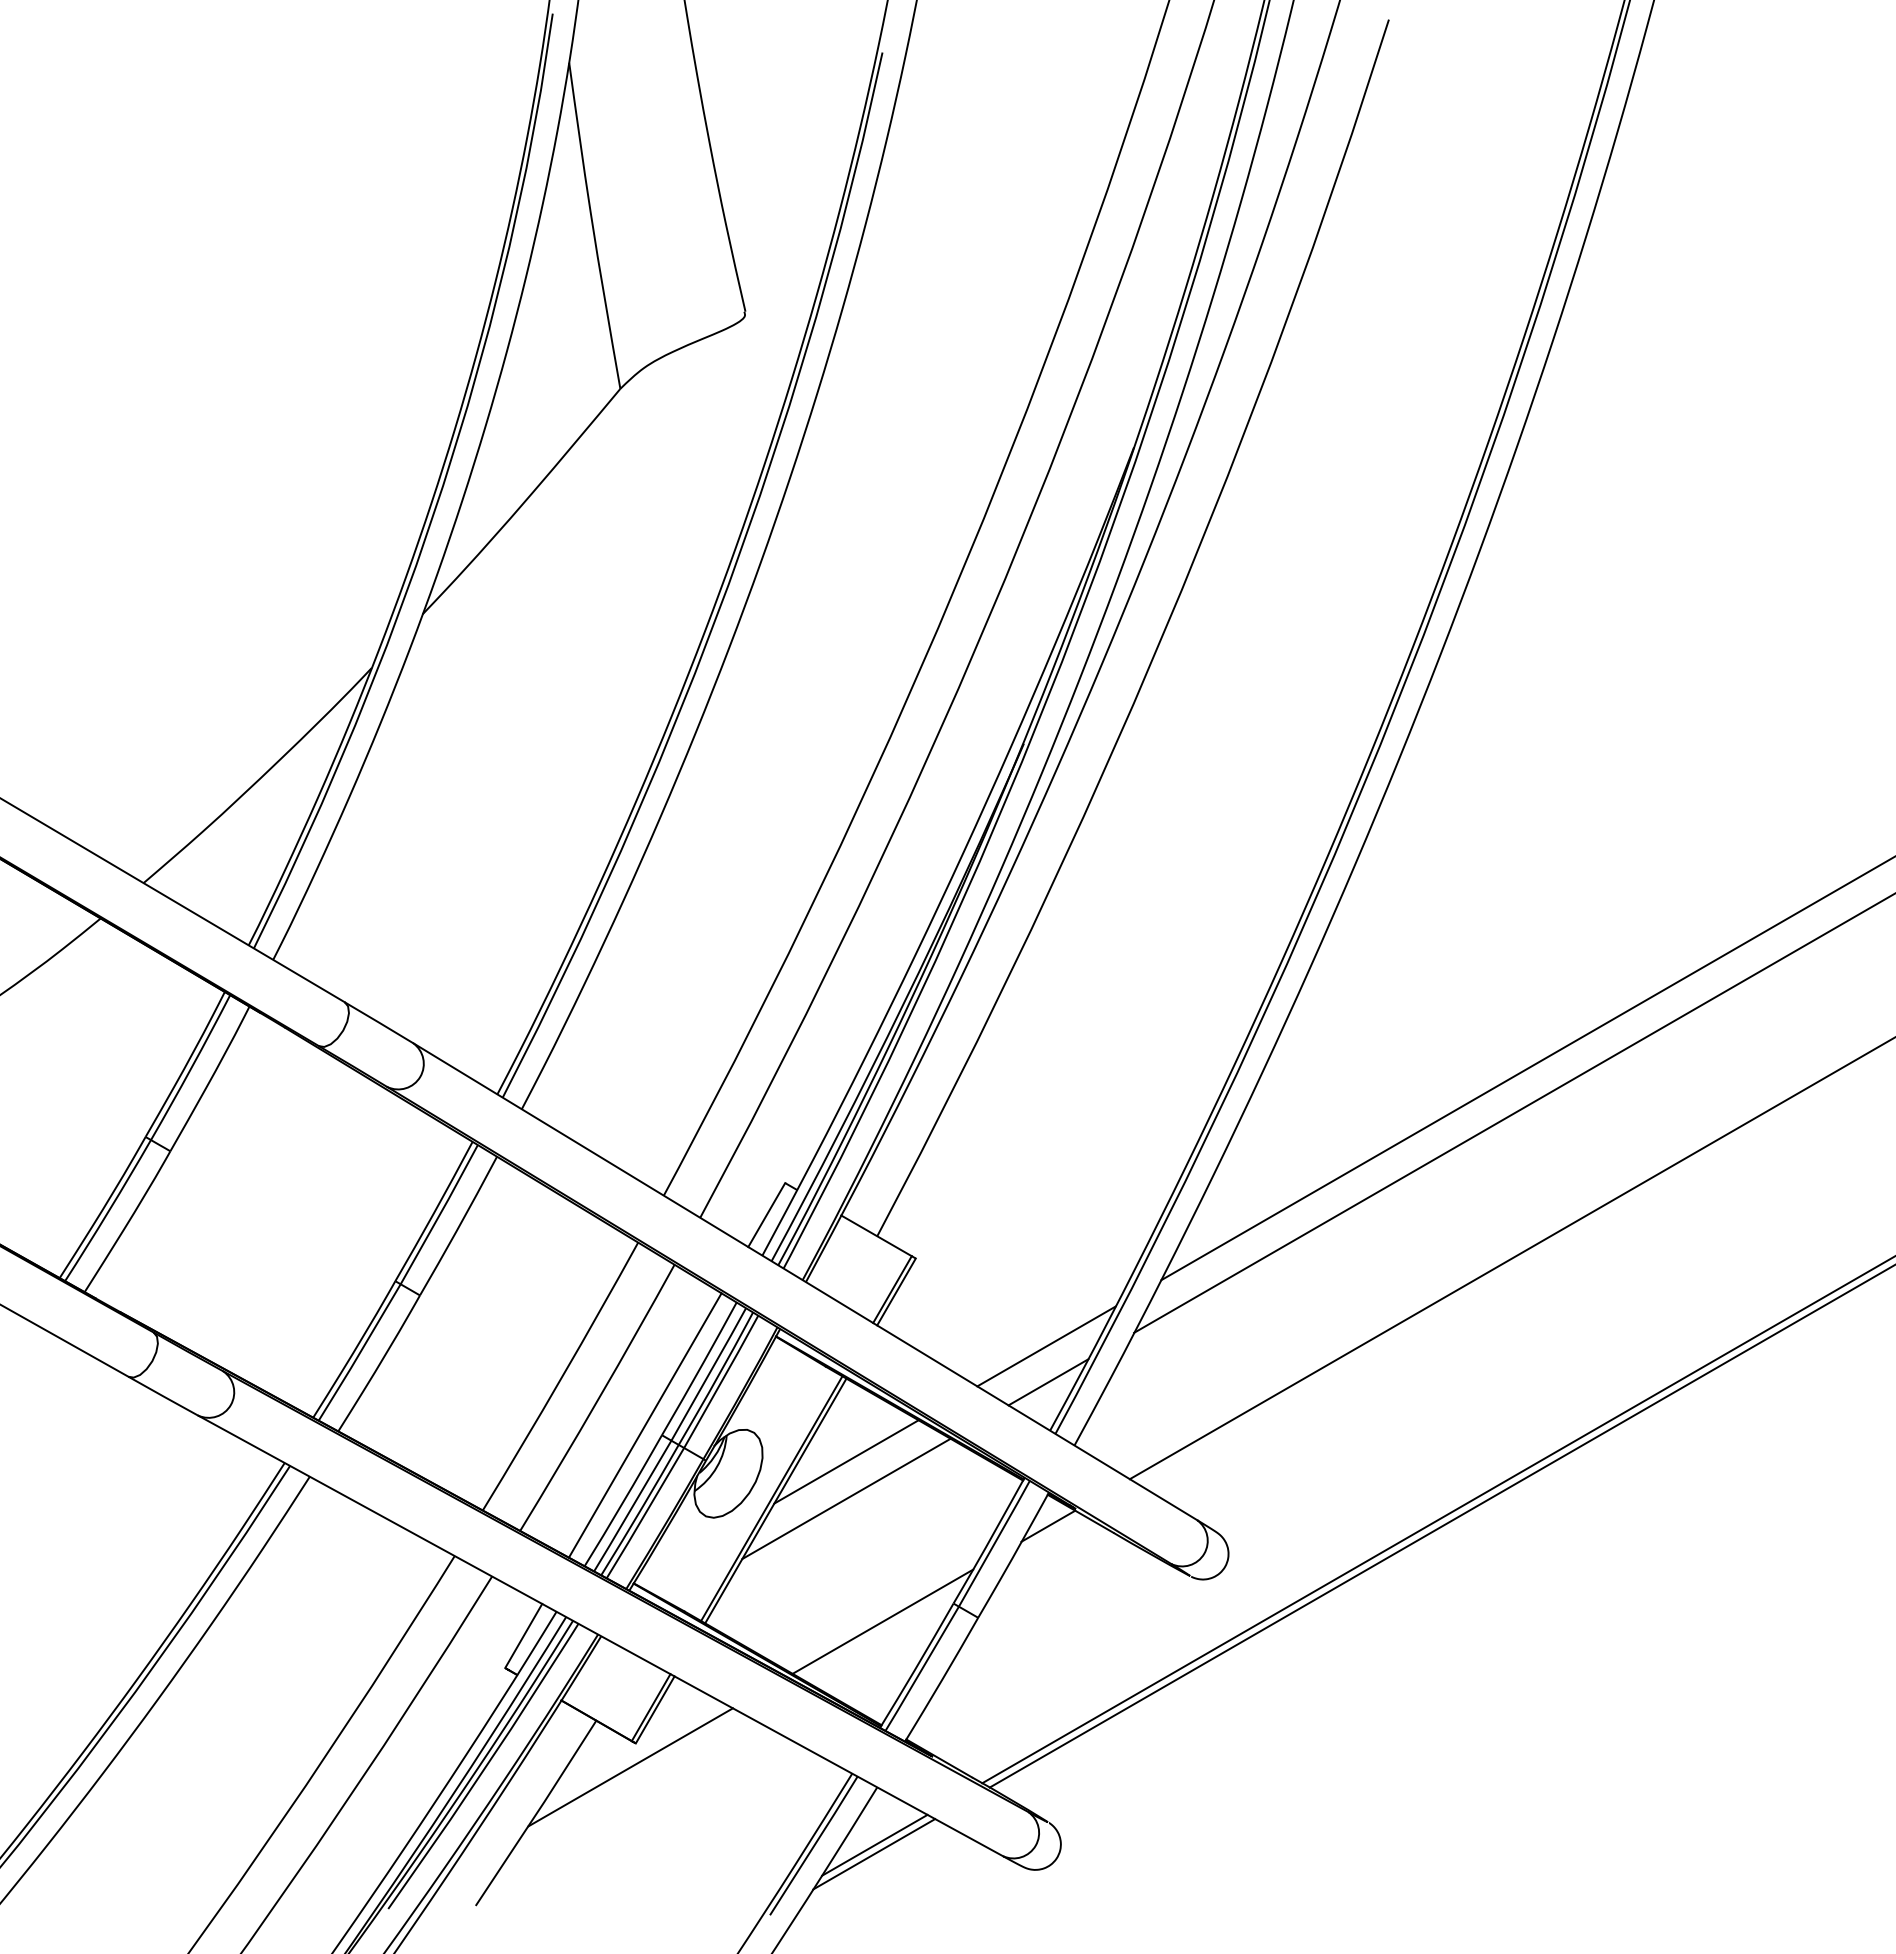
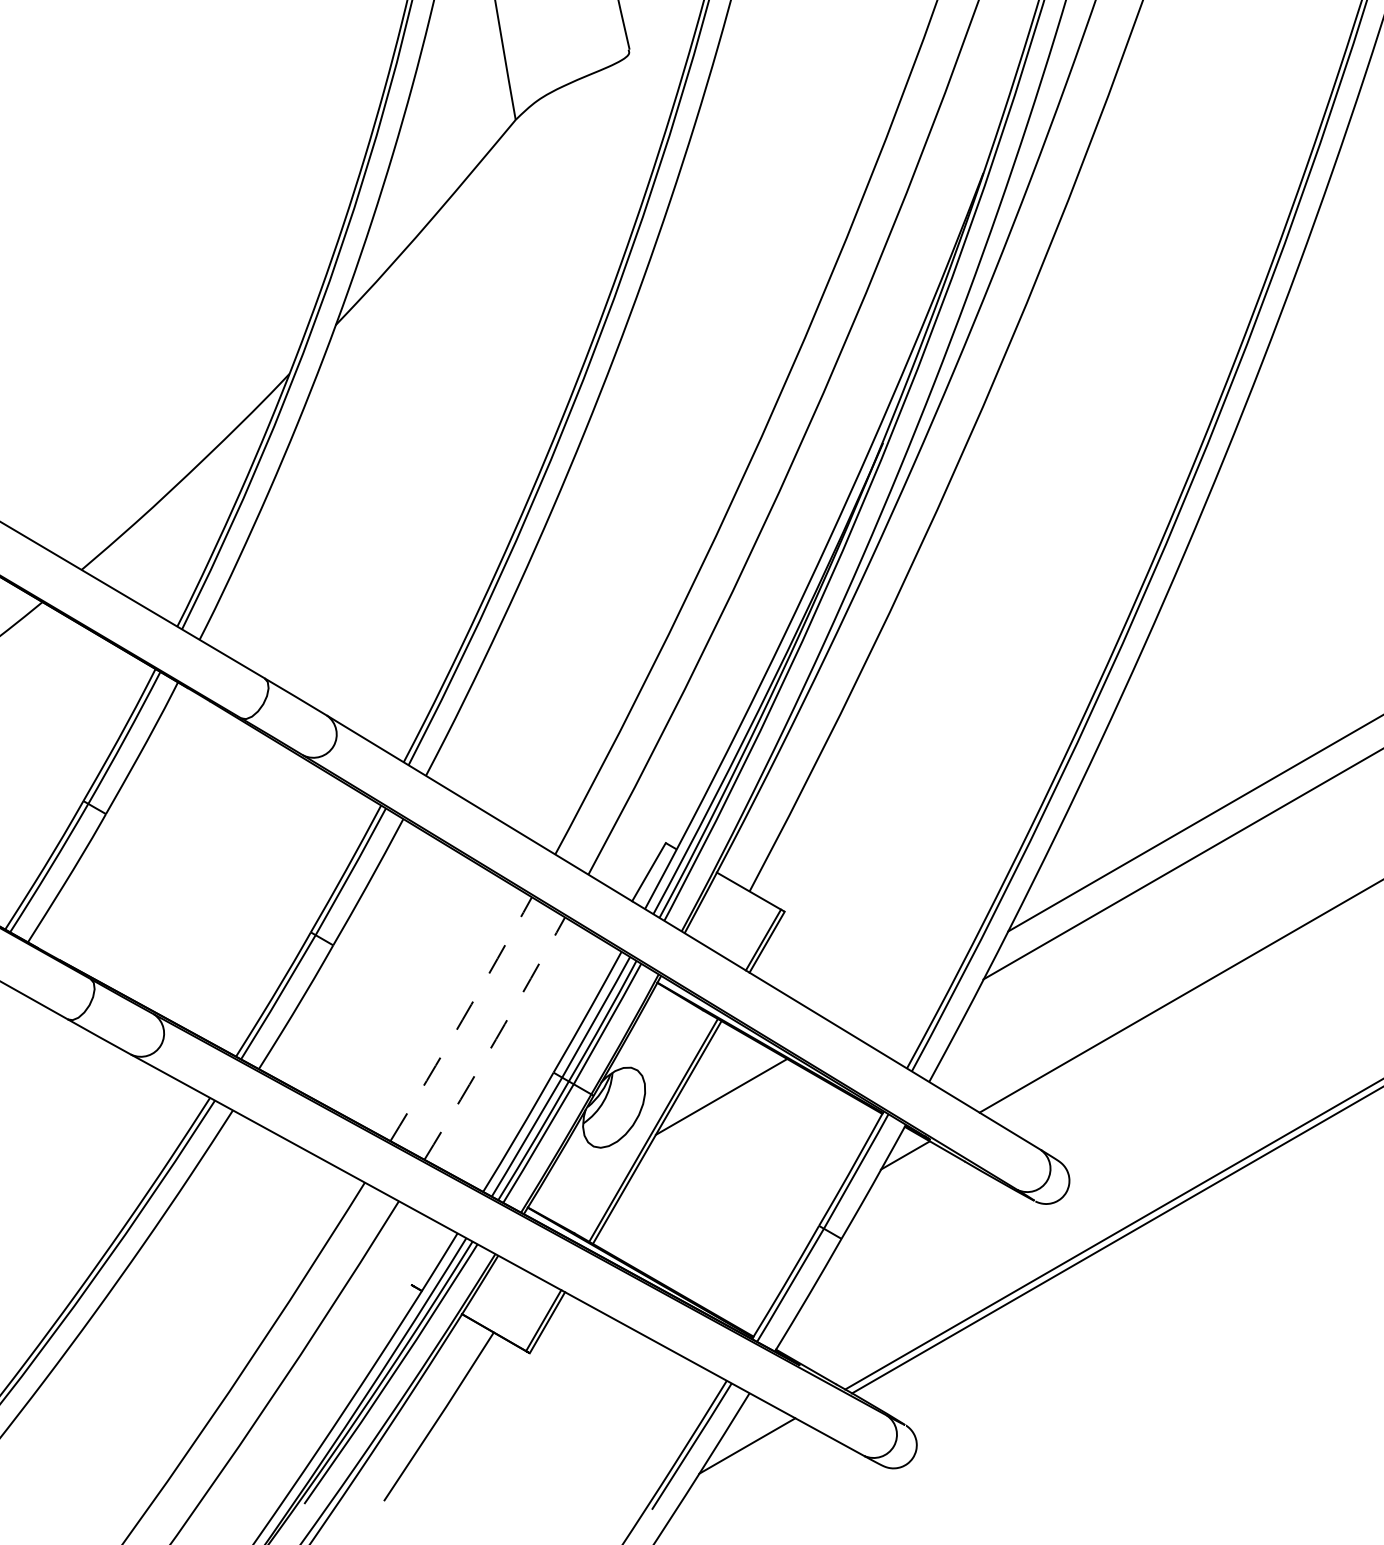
line: (1046, 1346) -> (903, 991), removed
arc: (561, 1377) -> (462, 1020), solid -> dashed
line: (1048, 1382) -> (905, 1024), removed
arc: (598, 1398) -> (495, 1039), solid -> dashed
line: (644, 1425) -> (537, 1063), removed
line: (846, 1498) -> (721, 1130), removed
line: (882, 1621) -> (754, 1242), removed
line: (523, 1635) -> (427, 1254), removed
line: (630, 1767) -> (524, 1375), removed
line: (874, 1854) -> (747, 1454), removed

